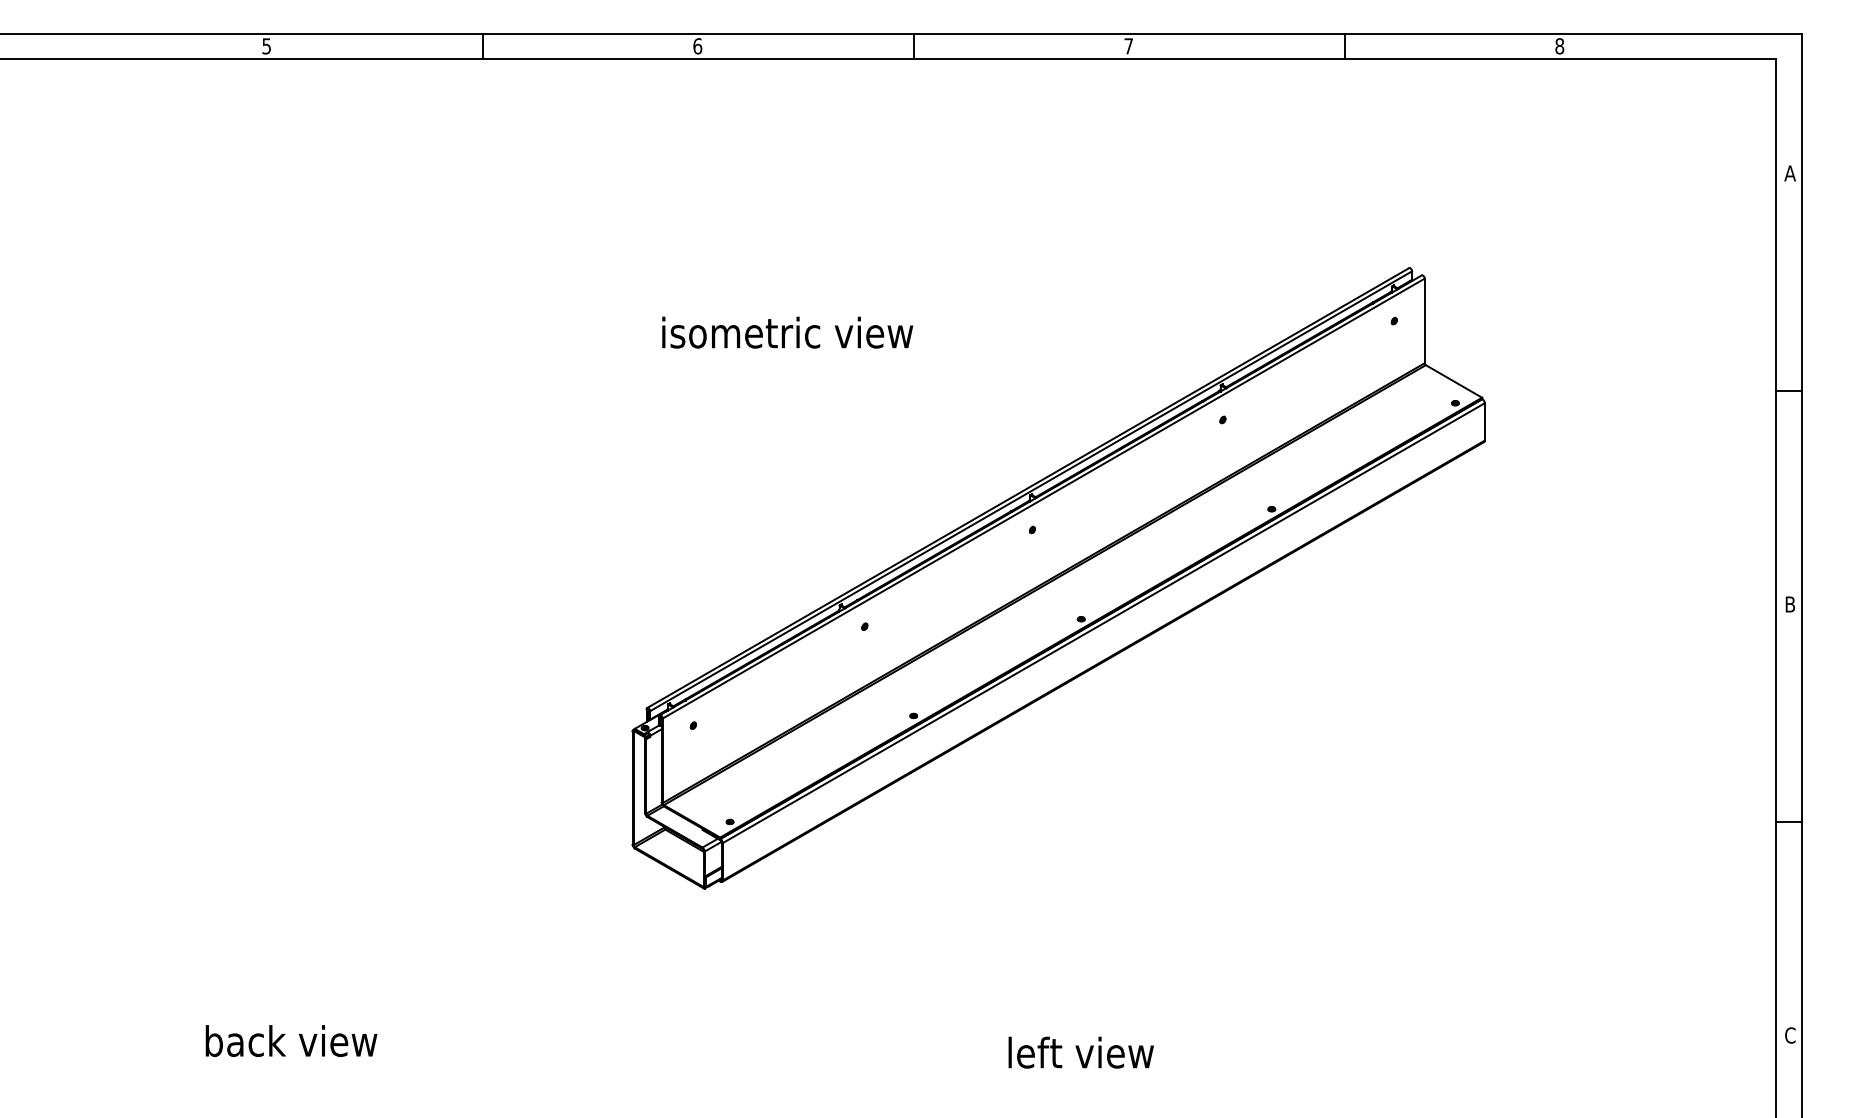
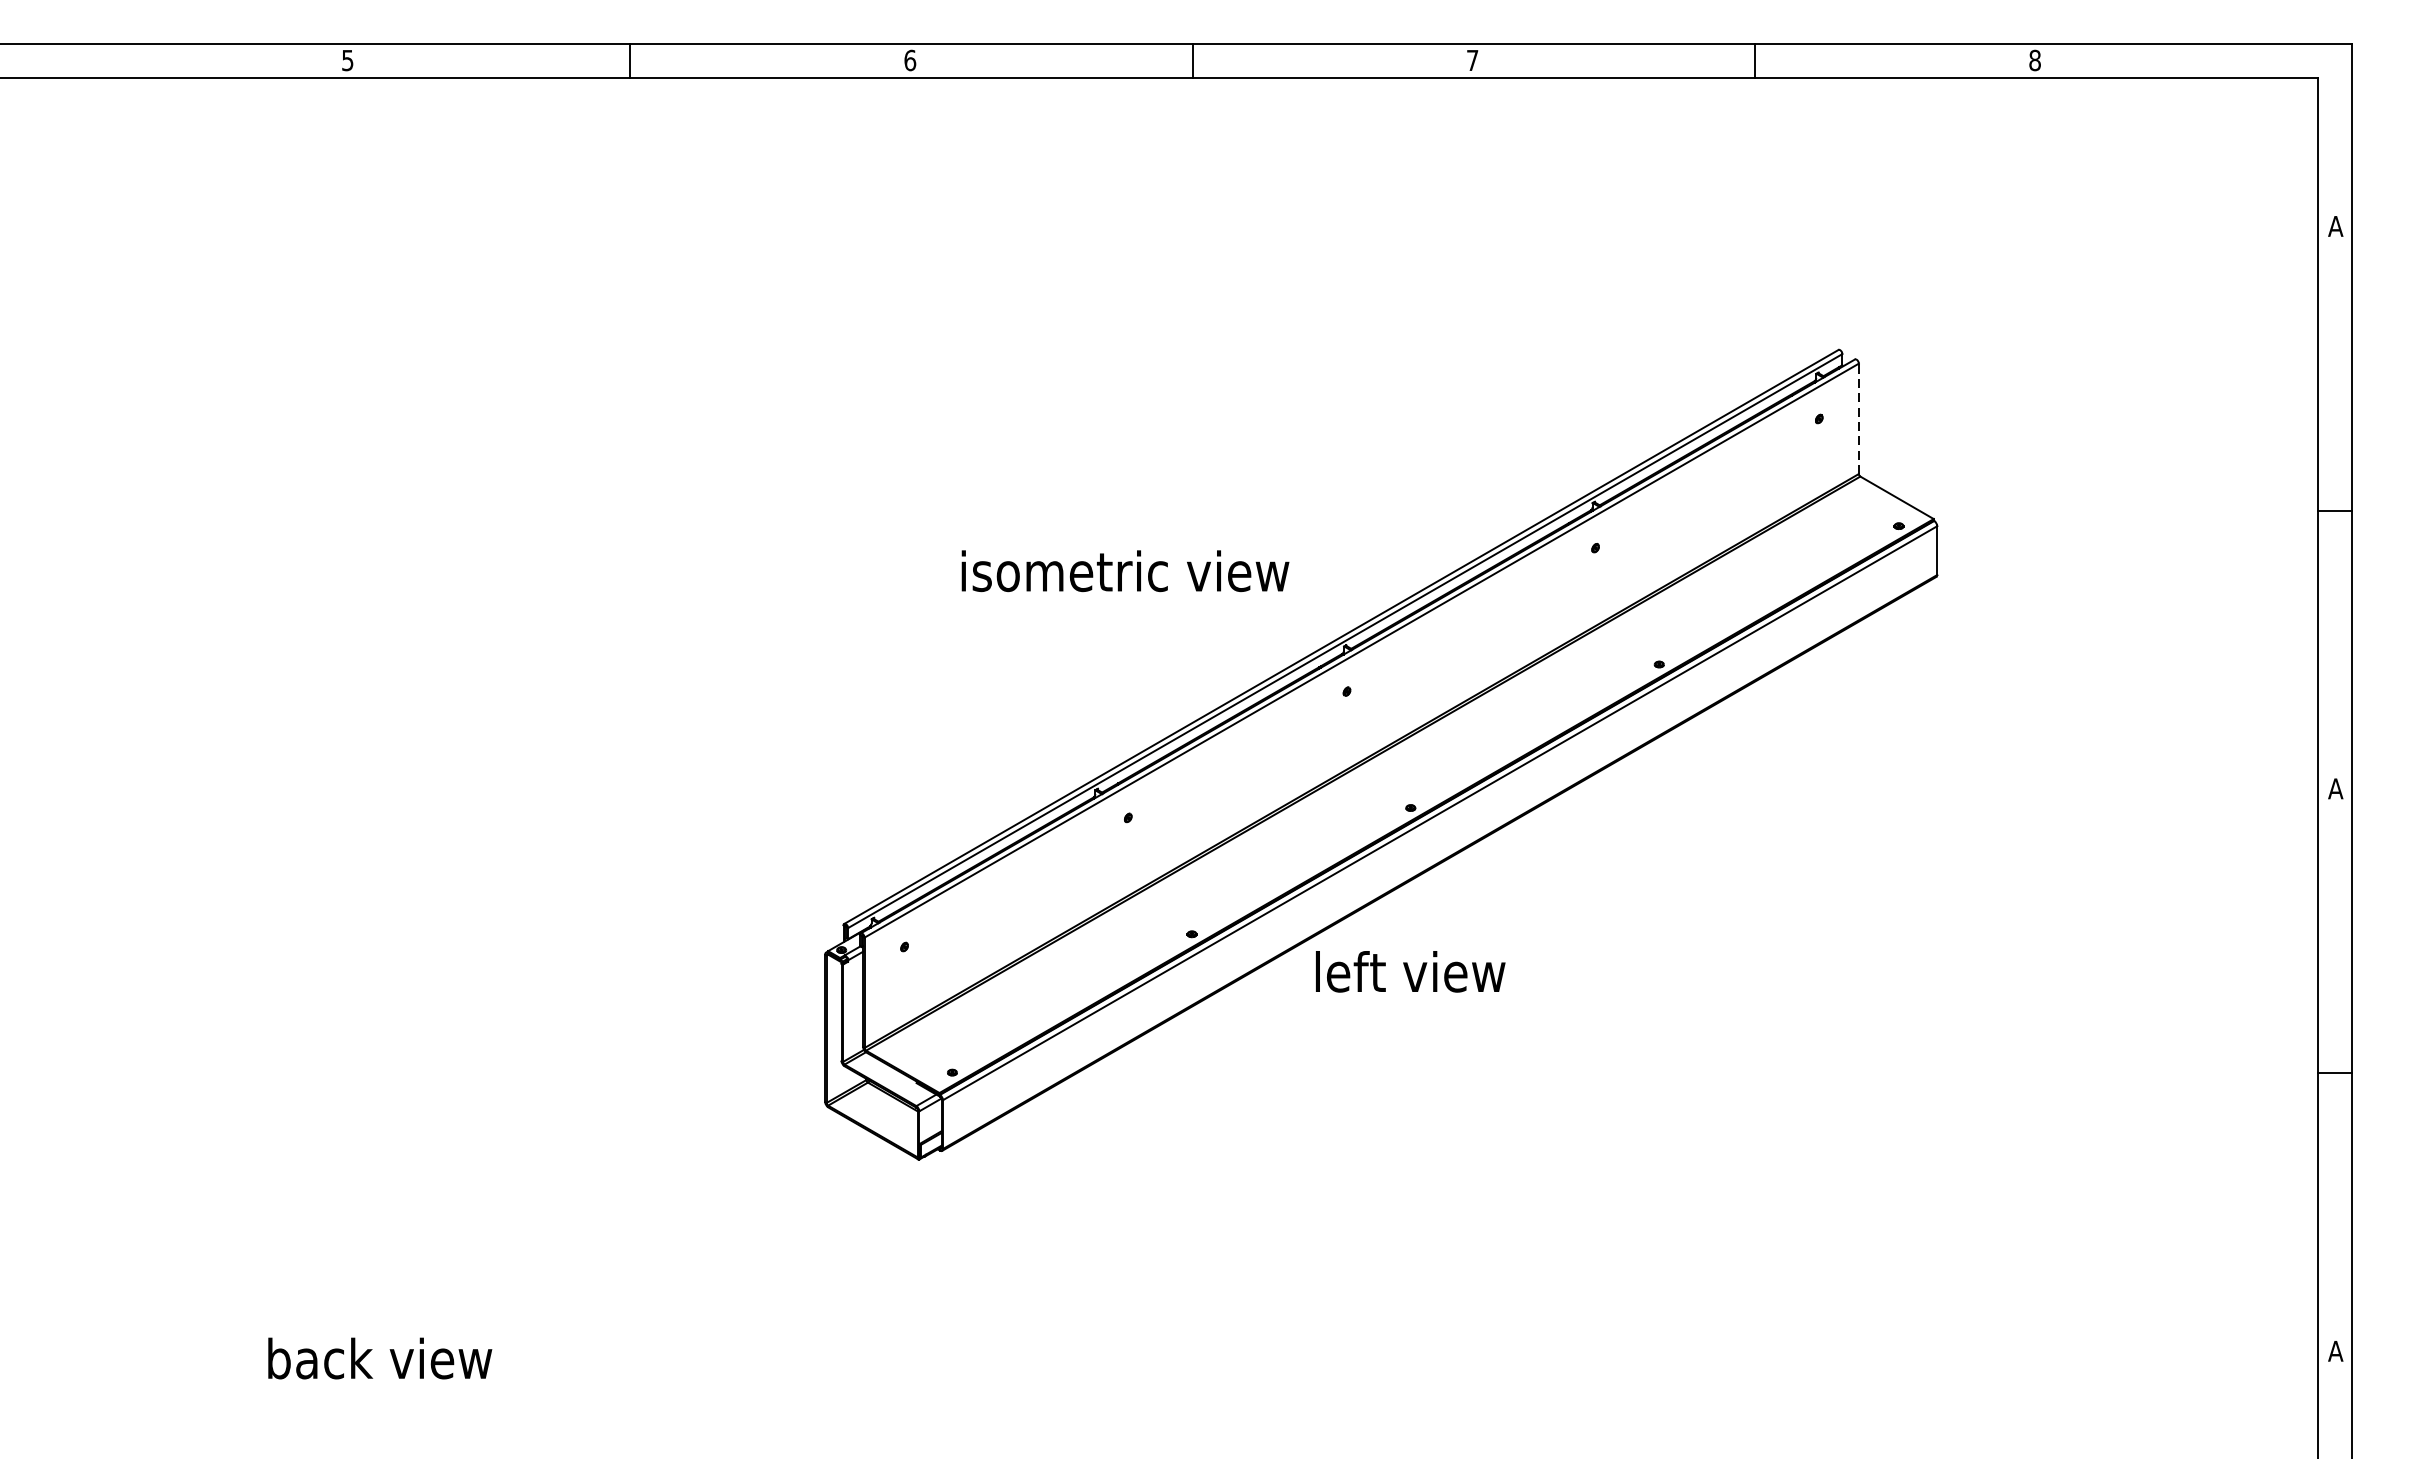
line: (1424, 320) -> (1858, 418), solid -> dashed
text: (787, 332) -> (1125, 570), moved
text: (1789, 604) -> (2334, 788), B -> A
text: (1789, 1035) -> (2334, 1351), C -> A
text: (1080, 1052) -> (1409, 971), moved

